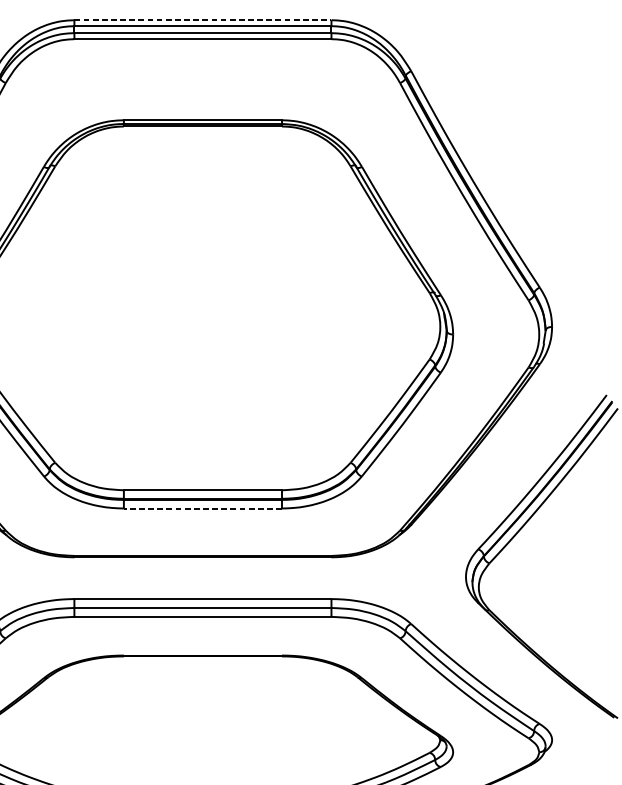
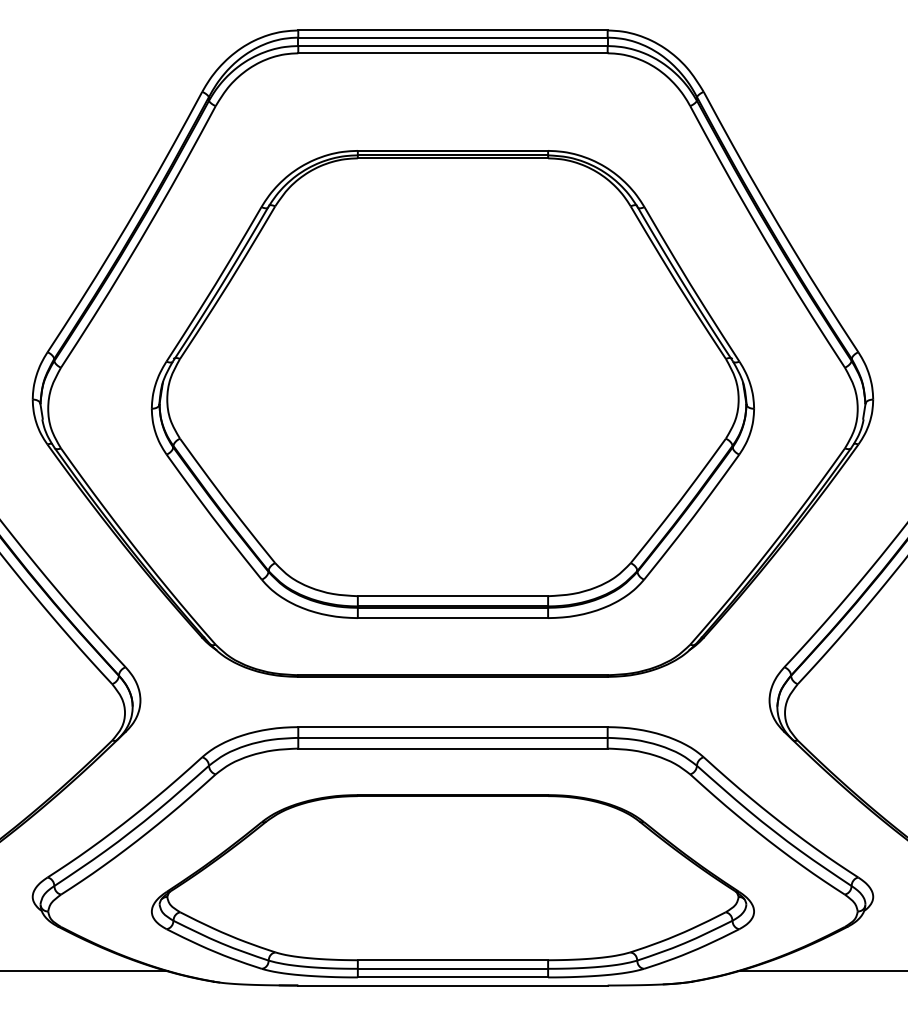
line: (202, 20) -> (452, 30), dashed -> solid
line: (202, 508) -> (452, 618), dashed -> solid

